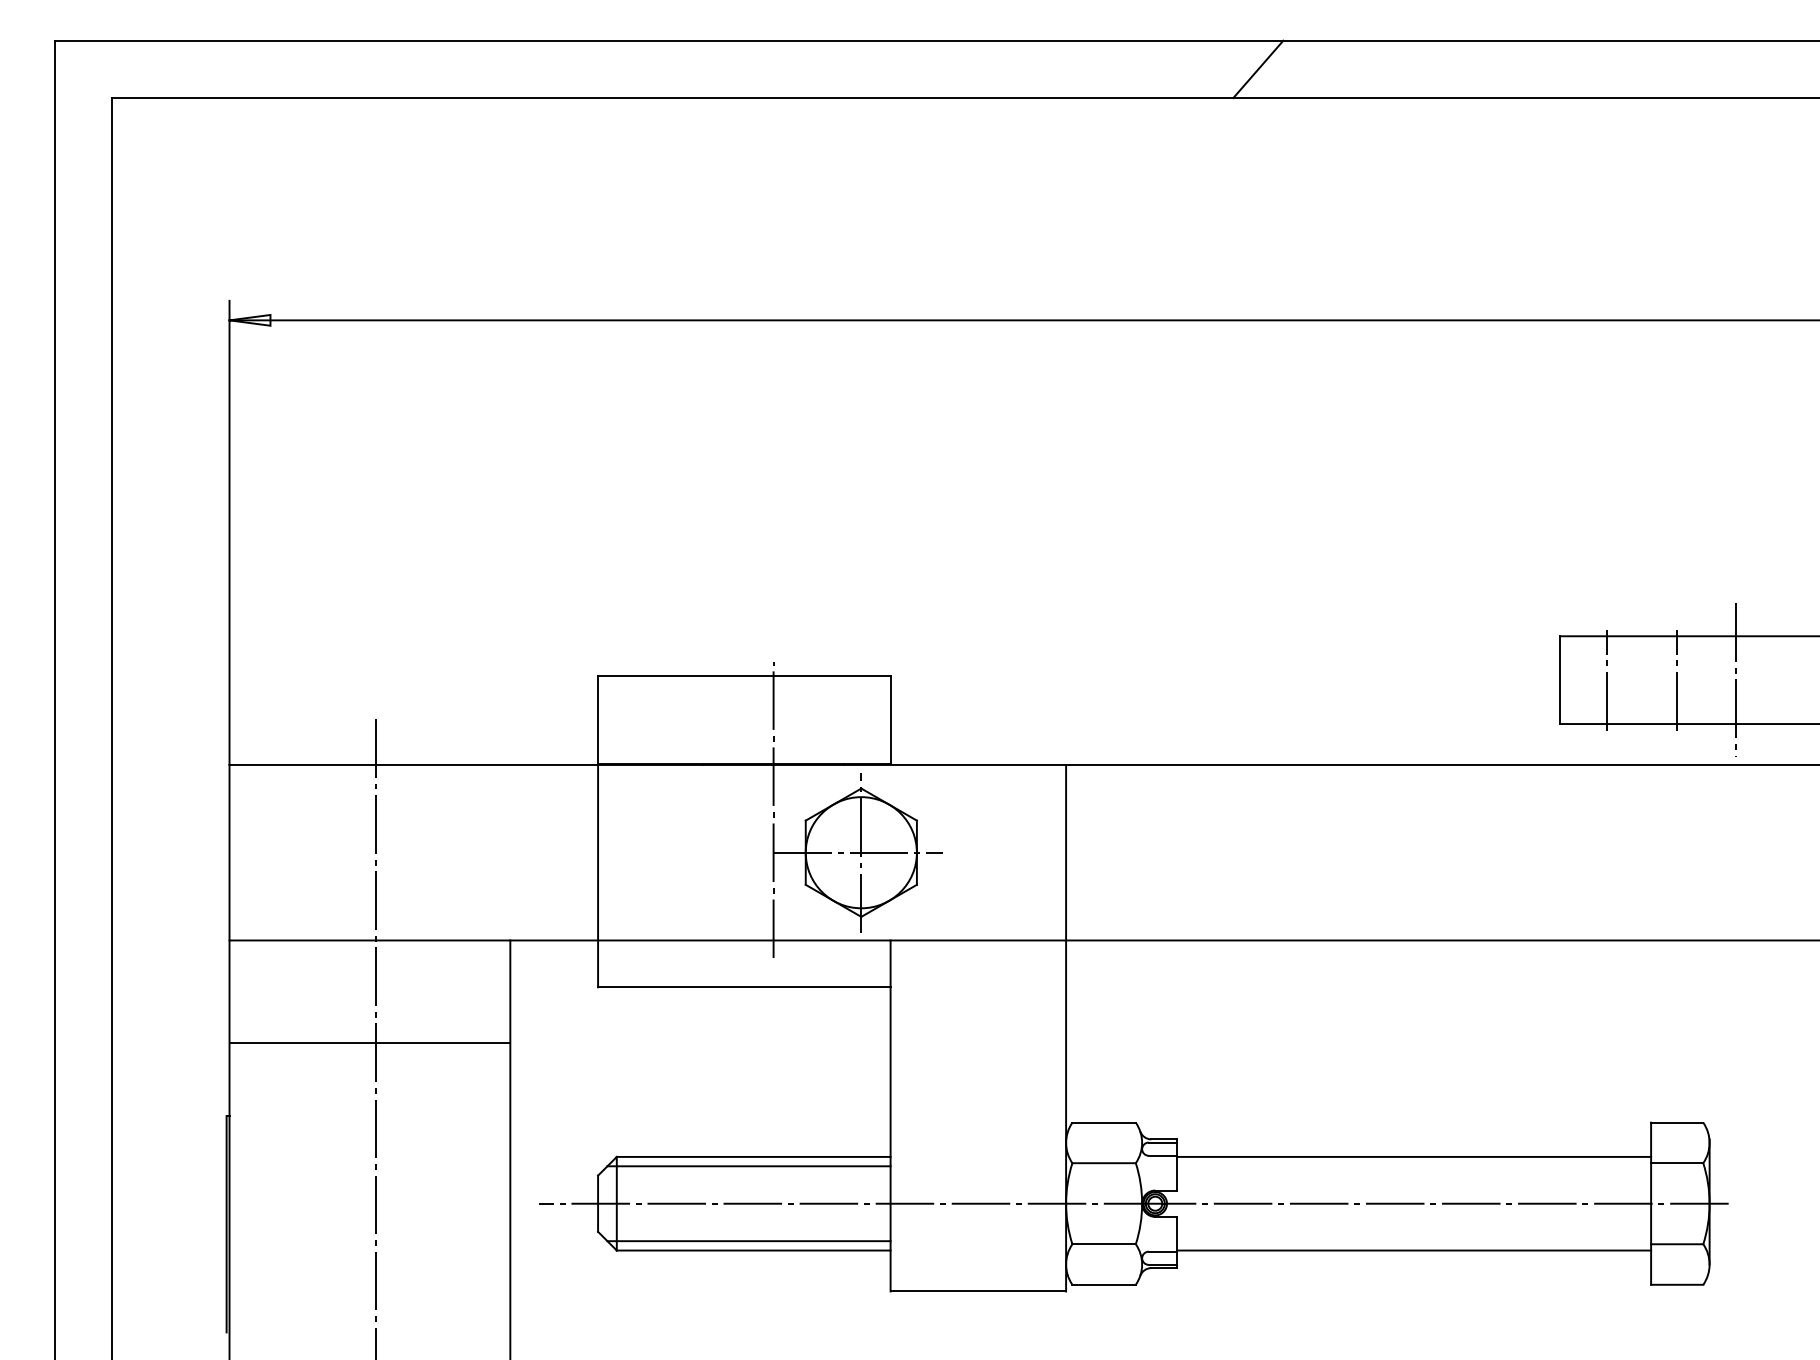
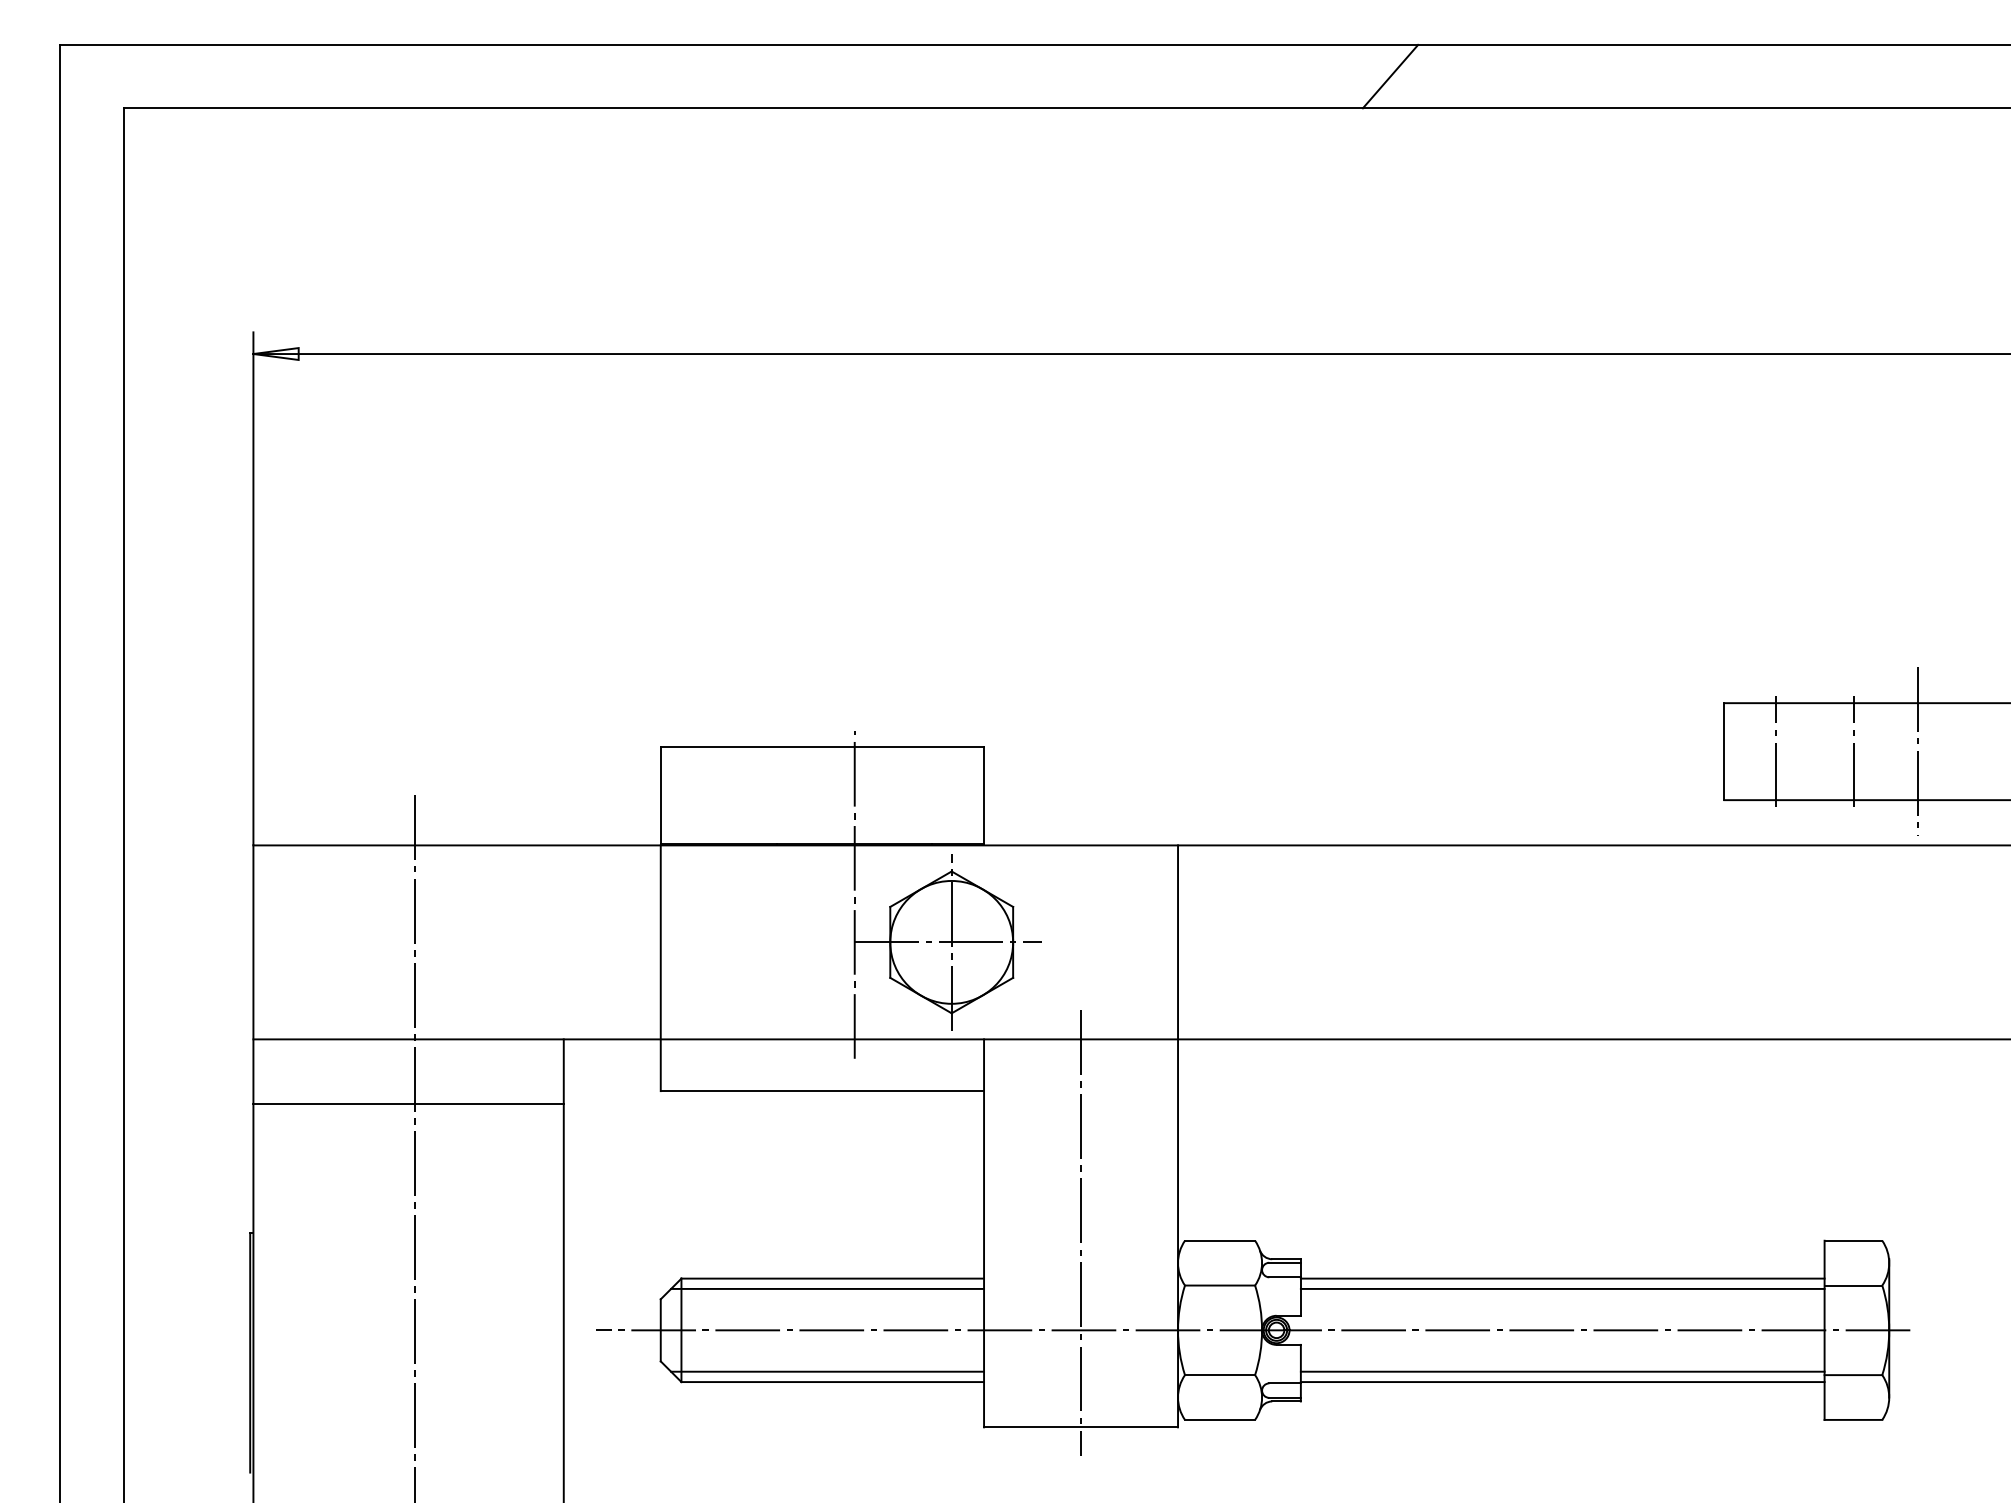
line: (369, 1043) -> (408, 1104), moved
line: (978, 1116) -> (1081, 1233), added
line: (1413, 1165) -> (1562, 1288), added
line: (1413, 1240) -> (1562, 1371), added

